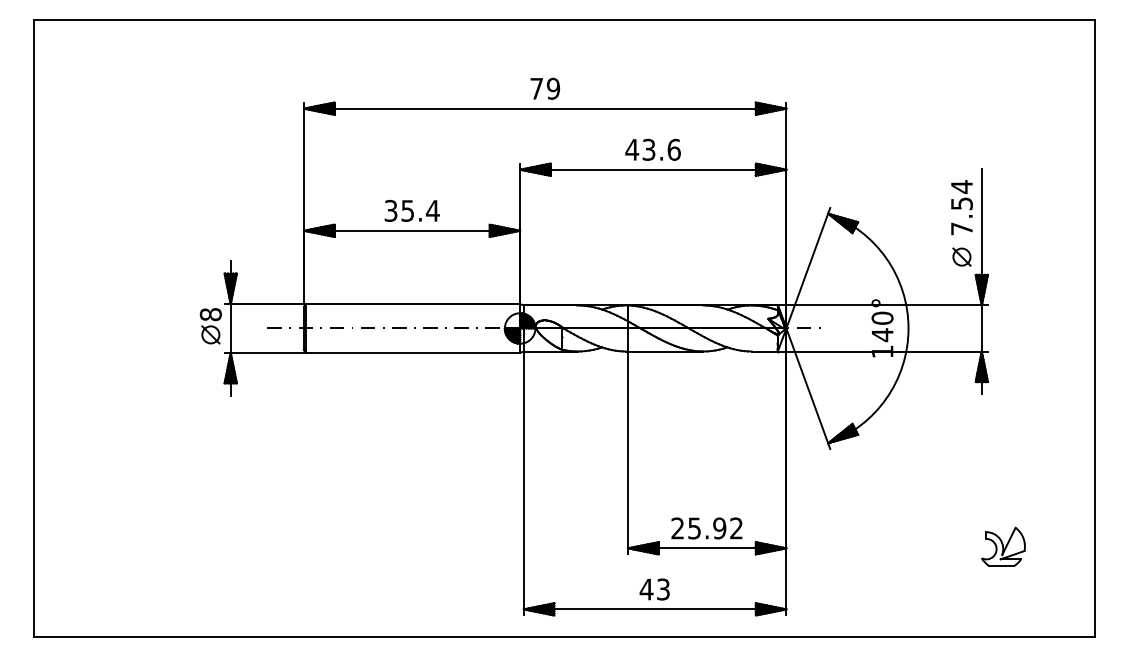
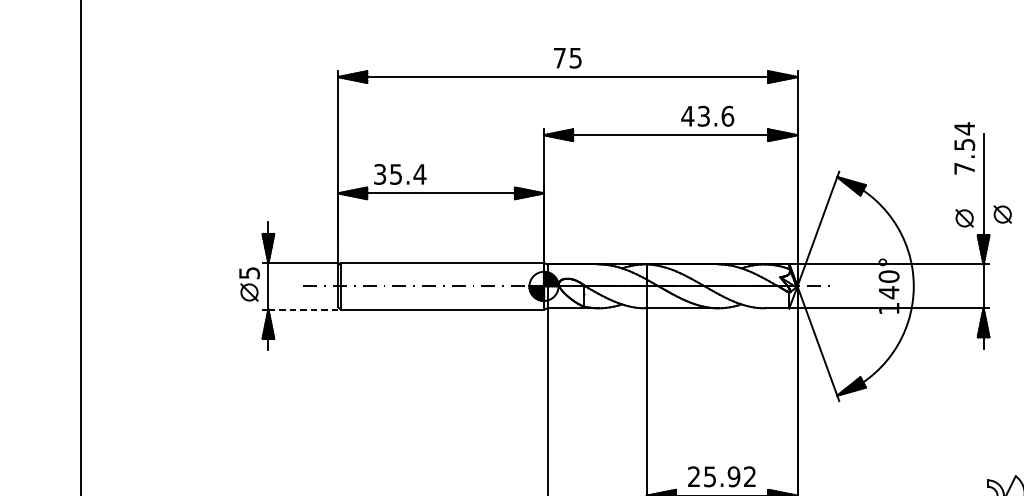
text: (553, 88) -> (575, 57), 79 -> 75
text: (652, 149) -> (707, 115), moved
text: (961, 207) -> (964, 148), moved
text: (411, 210) -> (399, 174), moved
part: (1001, 252) -> (1002, 214), added
text: (210, 314) -> (249, 273), 8 -> 5
line: (267, 352) -> (303, 309), solid -> dashed

